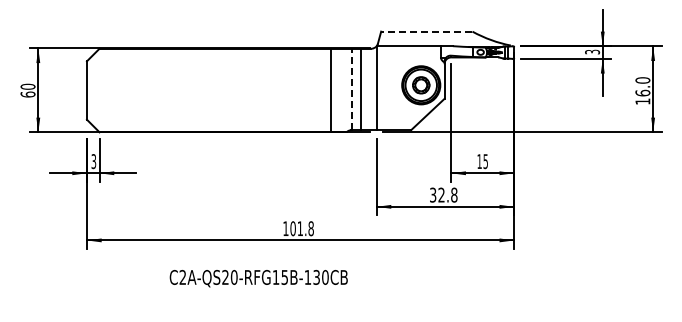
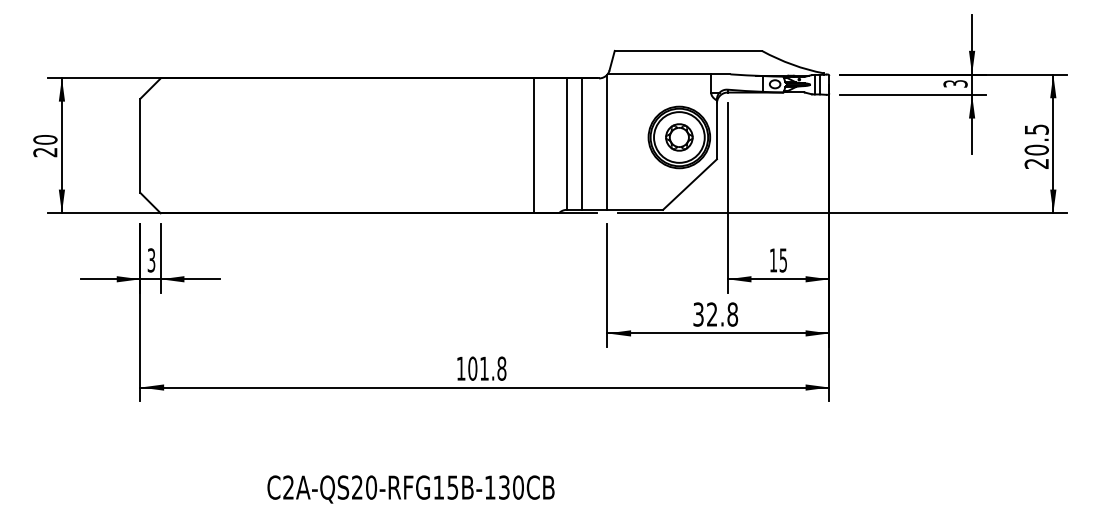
line: (426, 31) -> (687, 50), dashed -> solid
line: (351, 89) -> (566, 144), dashed -> solid
text: (642, 90) -> (1036, 145), 16.0 -> 20.5
text: (27, 94) -> (44, 152), 60 -> 20
text: (258, 278) -> (410, 489), moved

